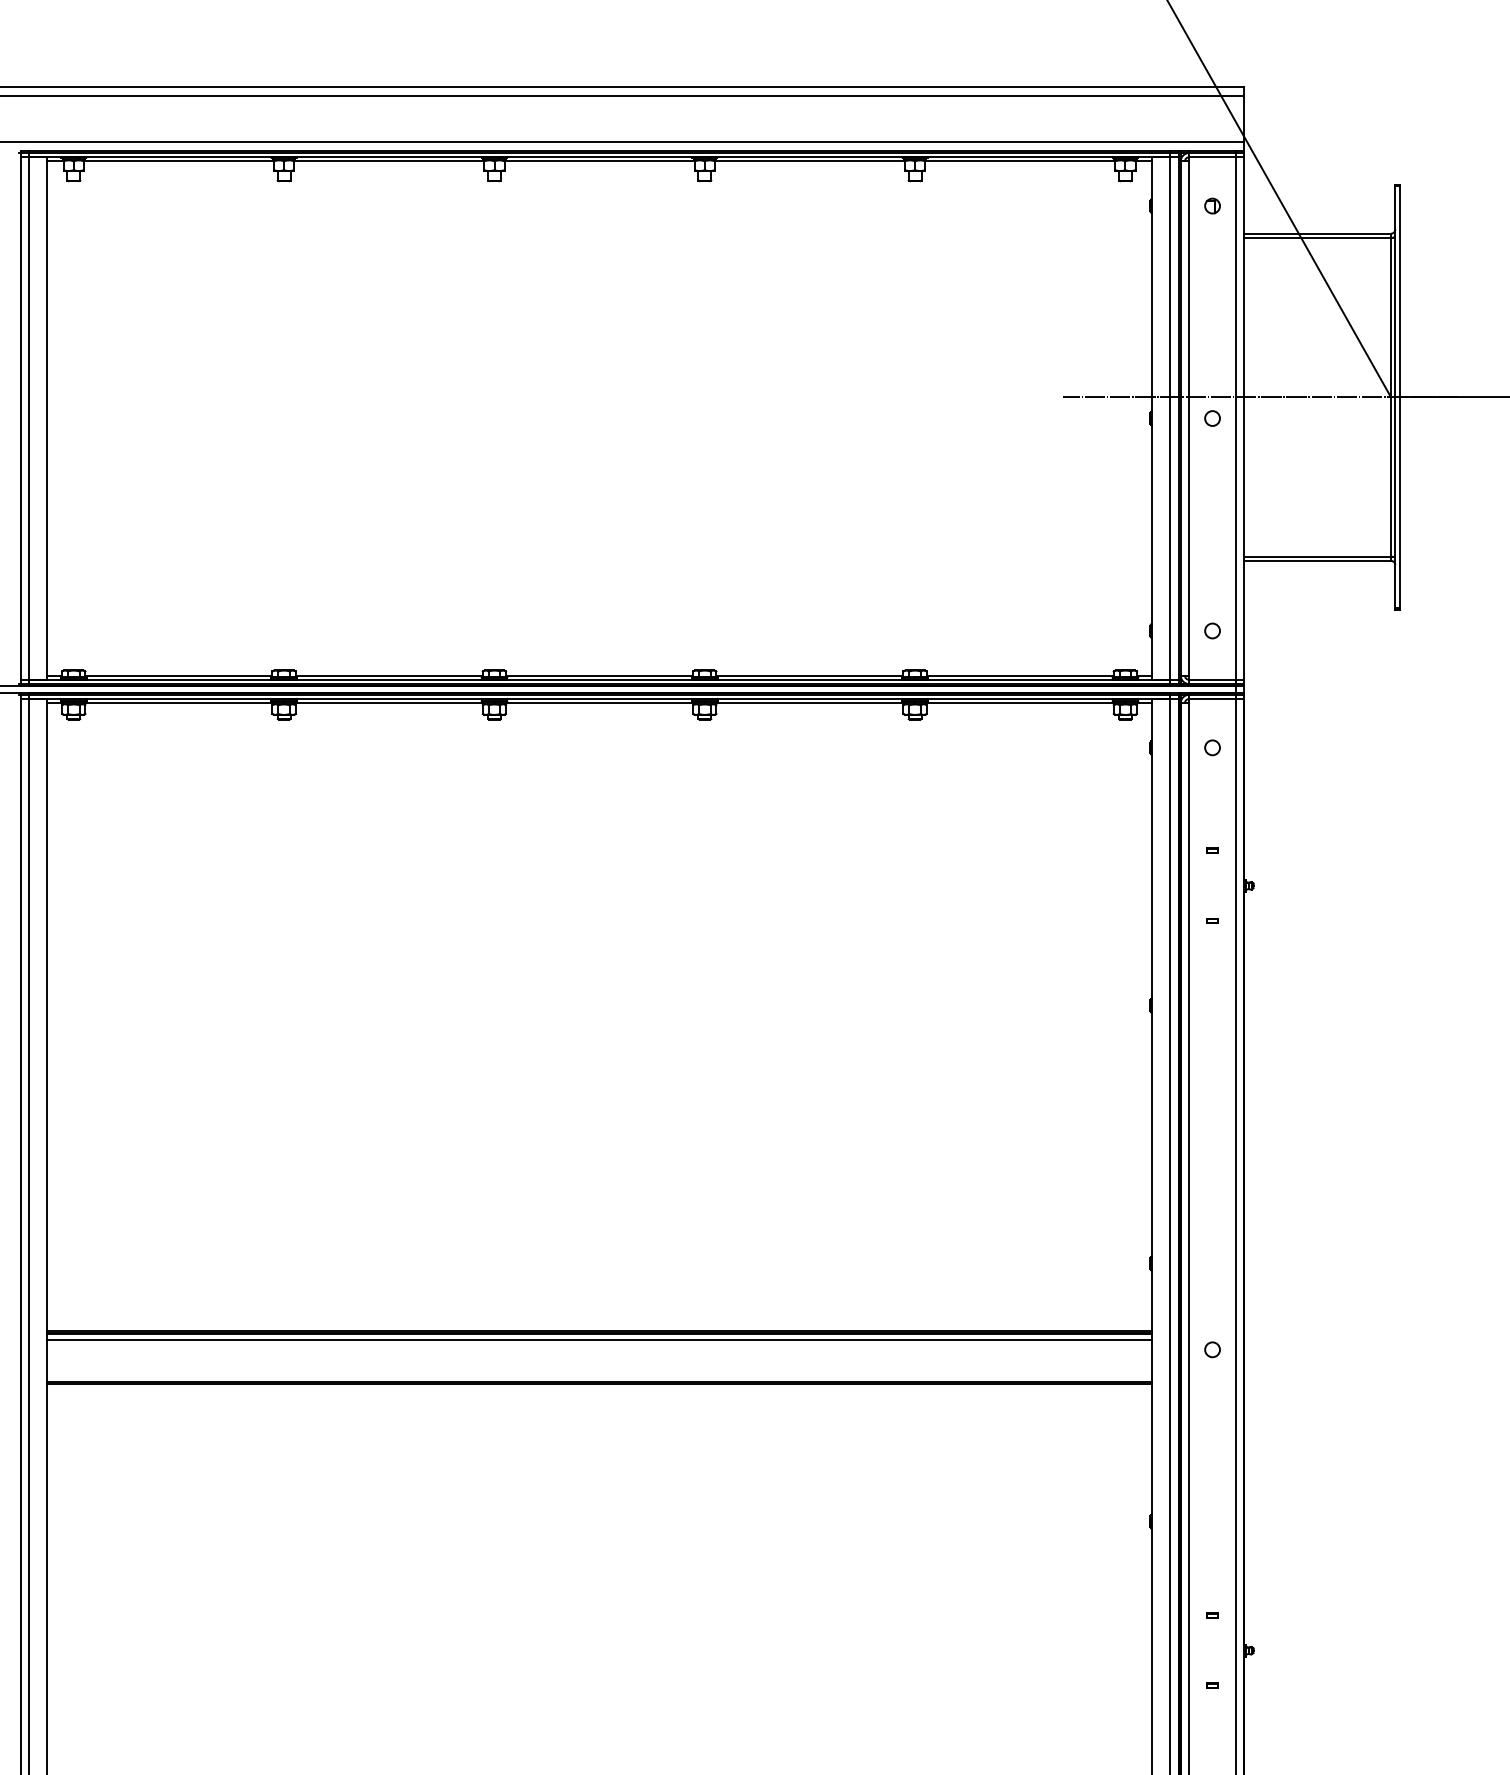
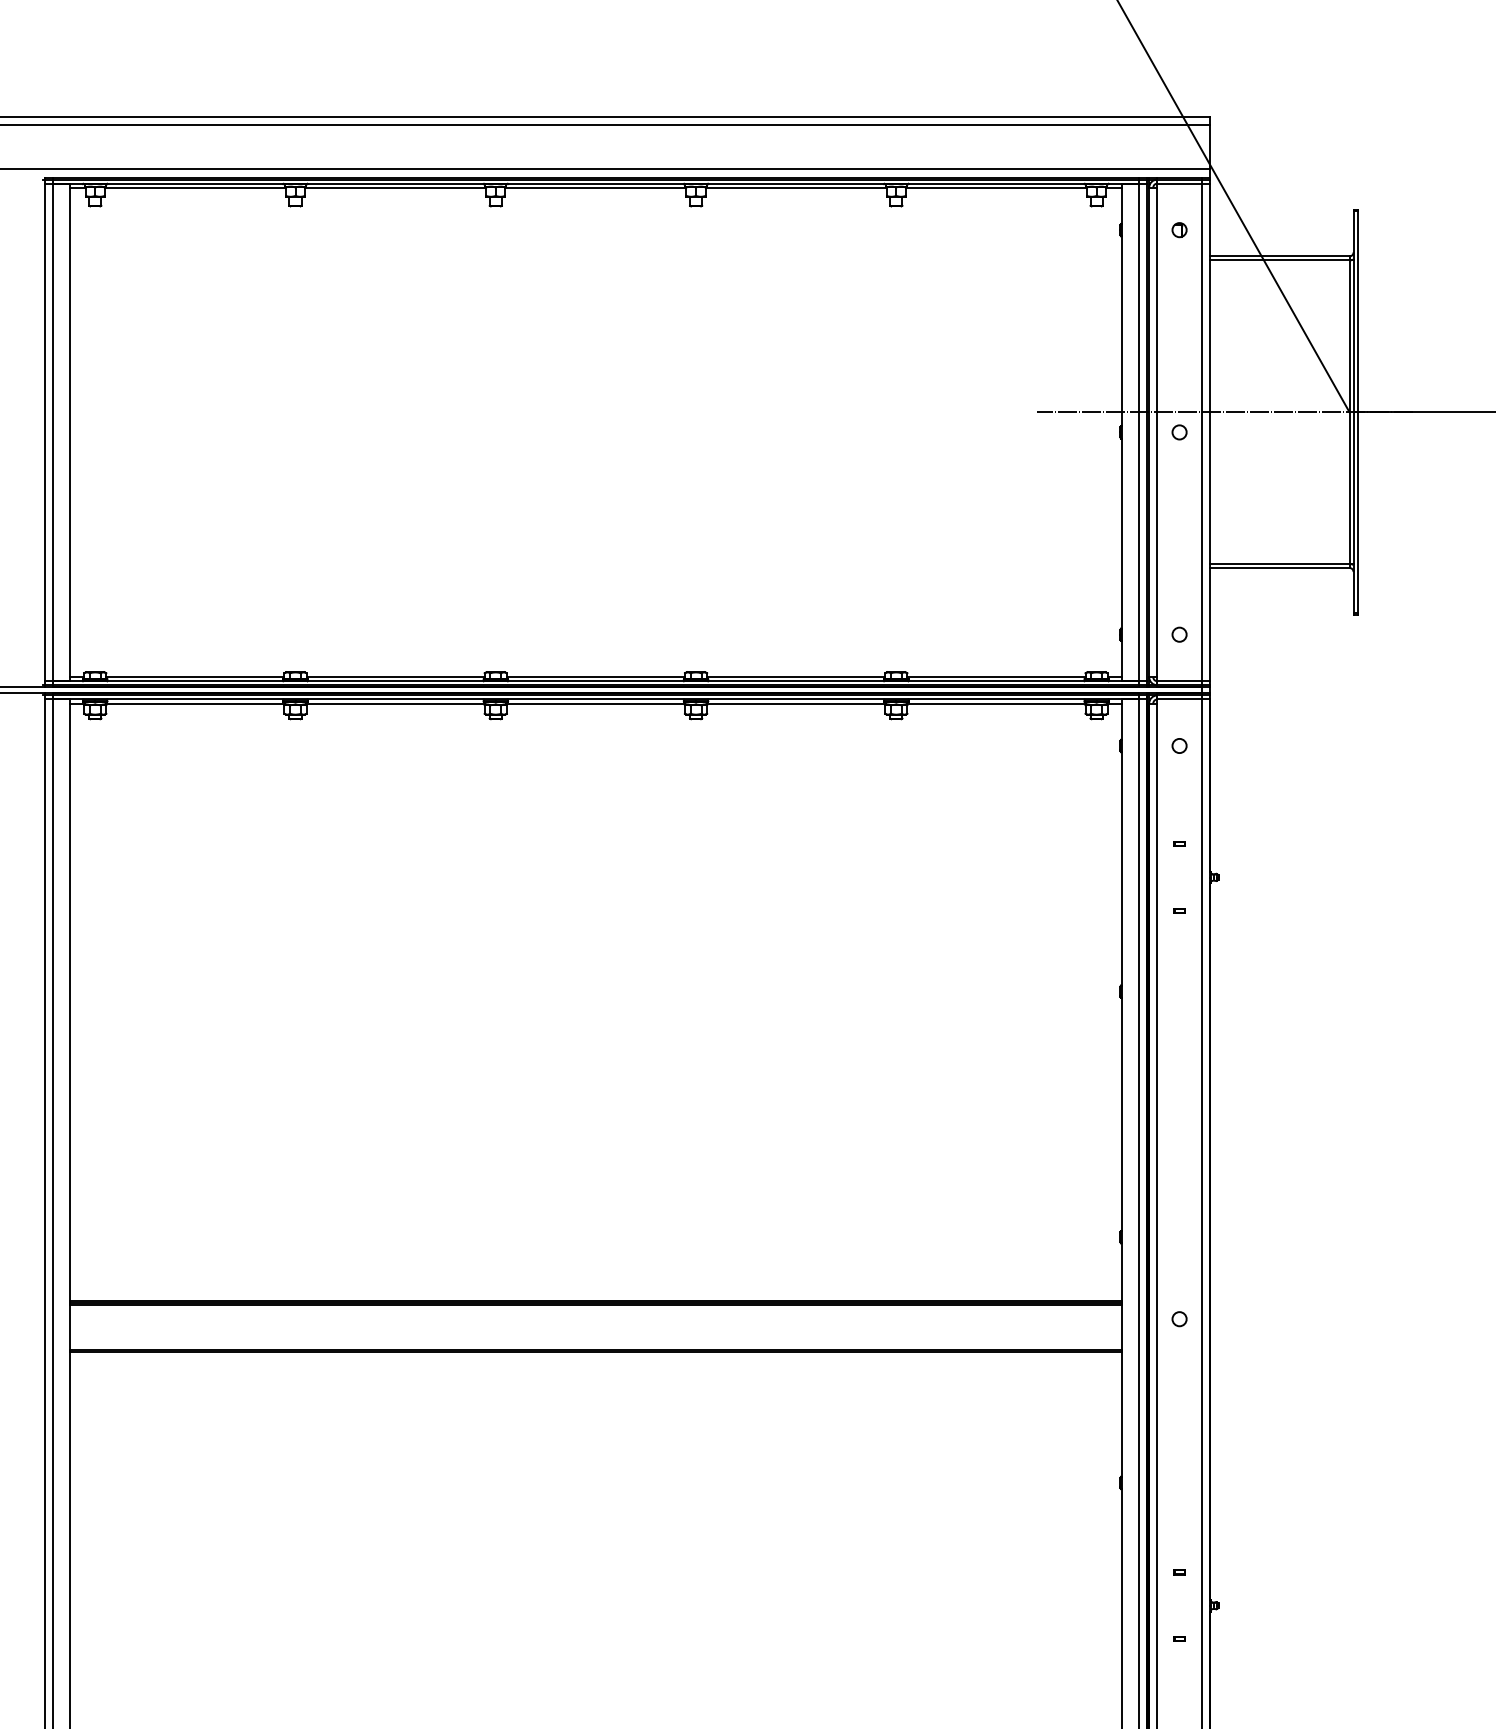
line: (599, 1340) -> (595, 1310), removed

